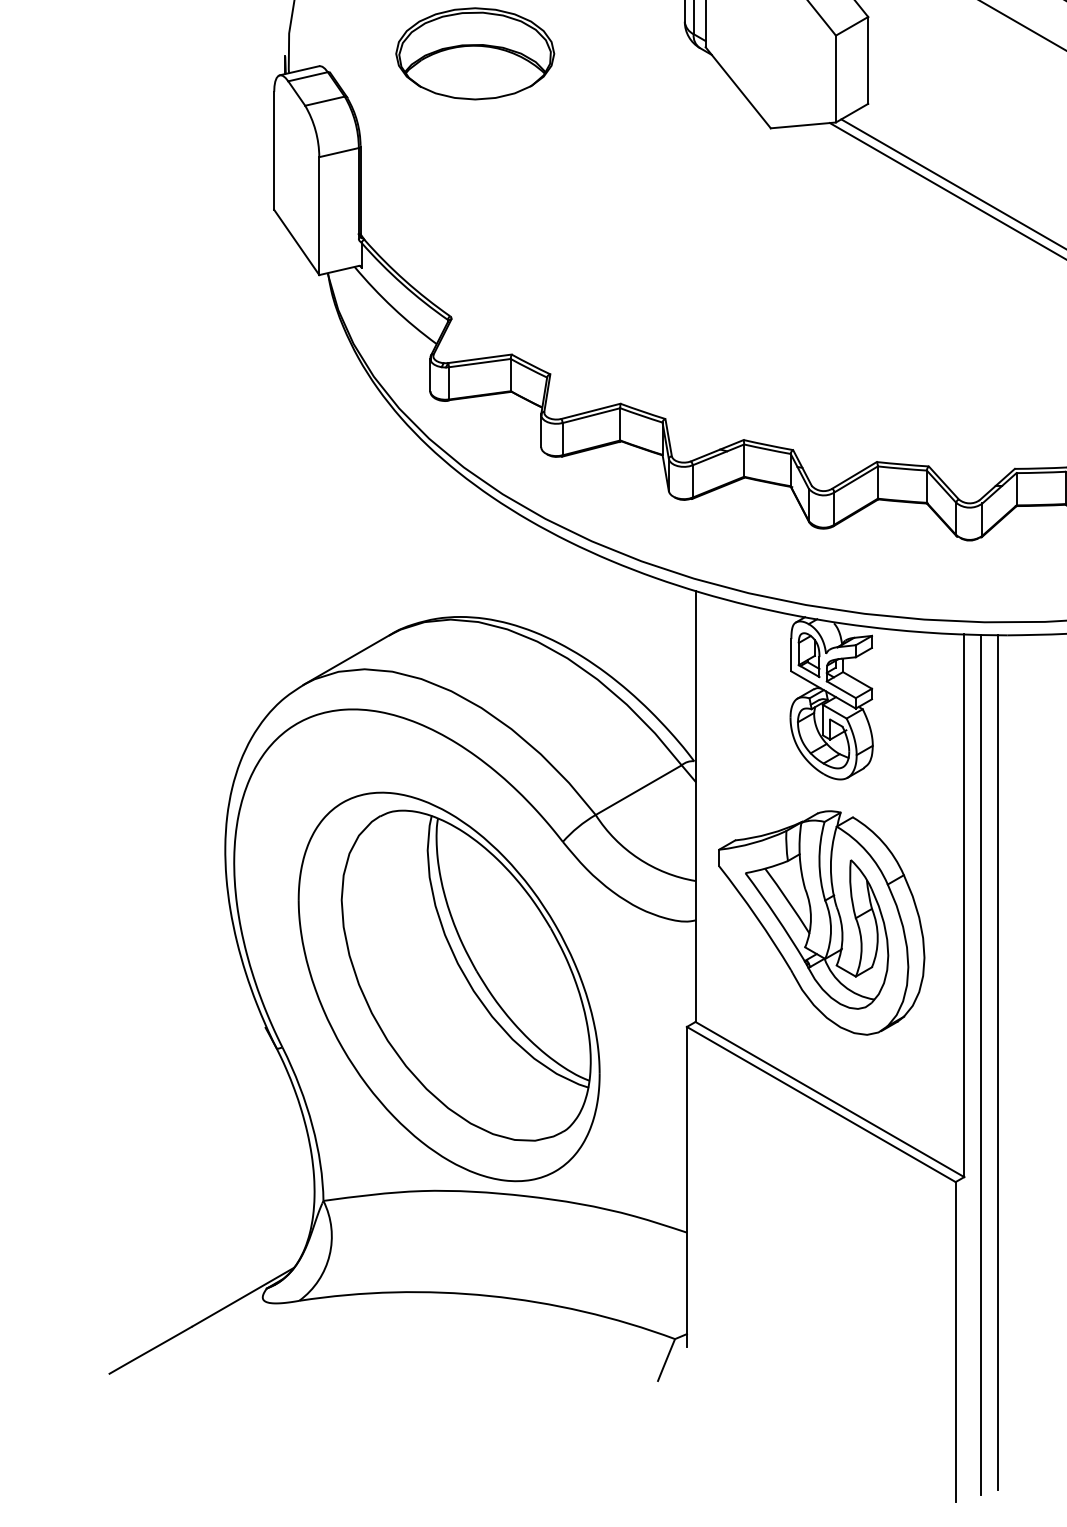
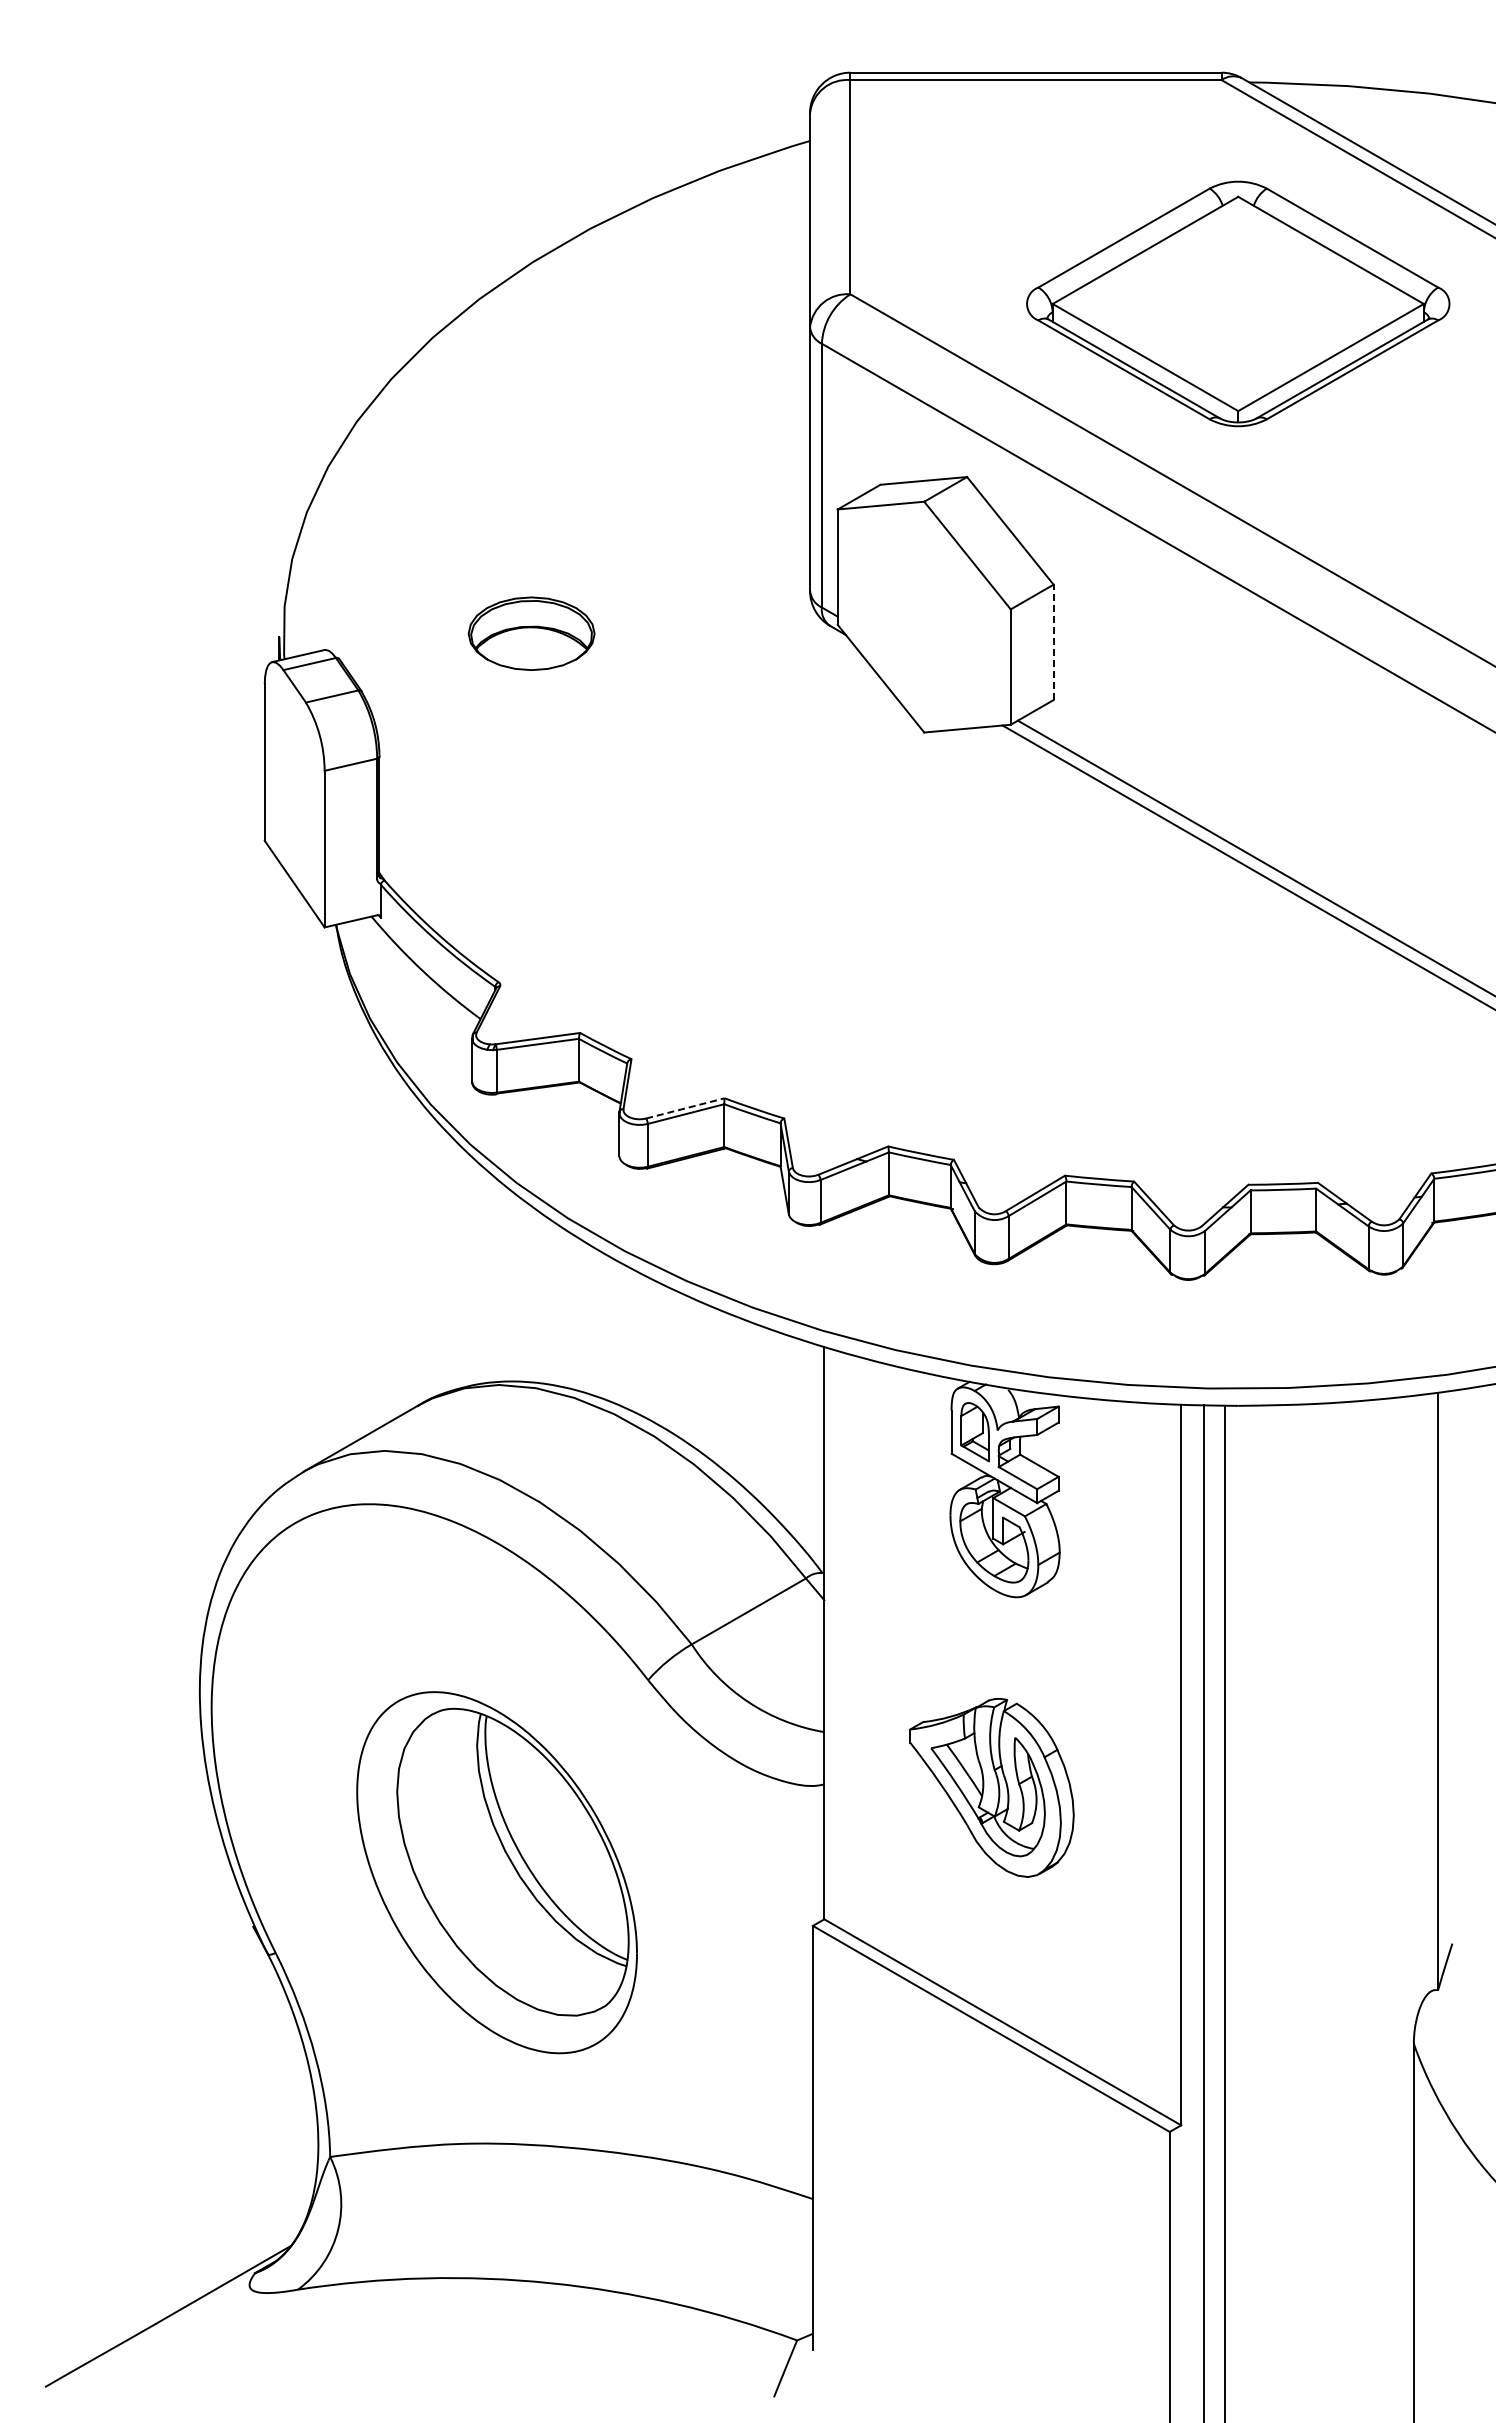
part: (475, 53) -> (531, 633), size x0.6
line: (868, 60) -> (1053, 642), solid -> dashed
line: (591, 411) -> (685, 1108), solid -> dashed
part: (821, 922) -> (991, 1787), size x0.6
part: (448, 986) -> (496, 1872), size x0.7

